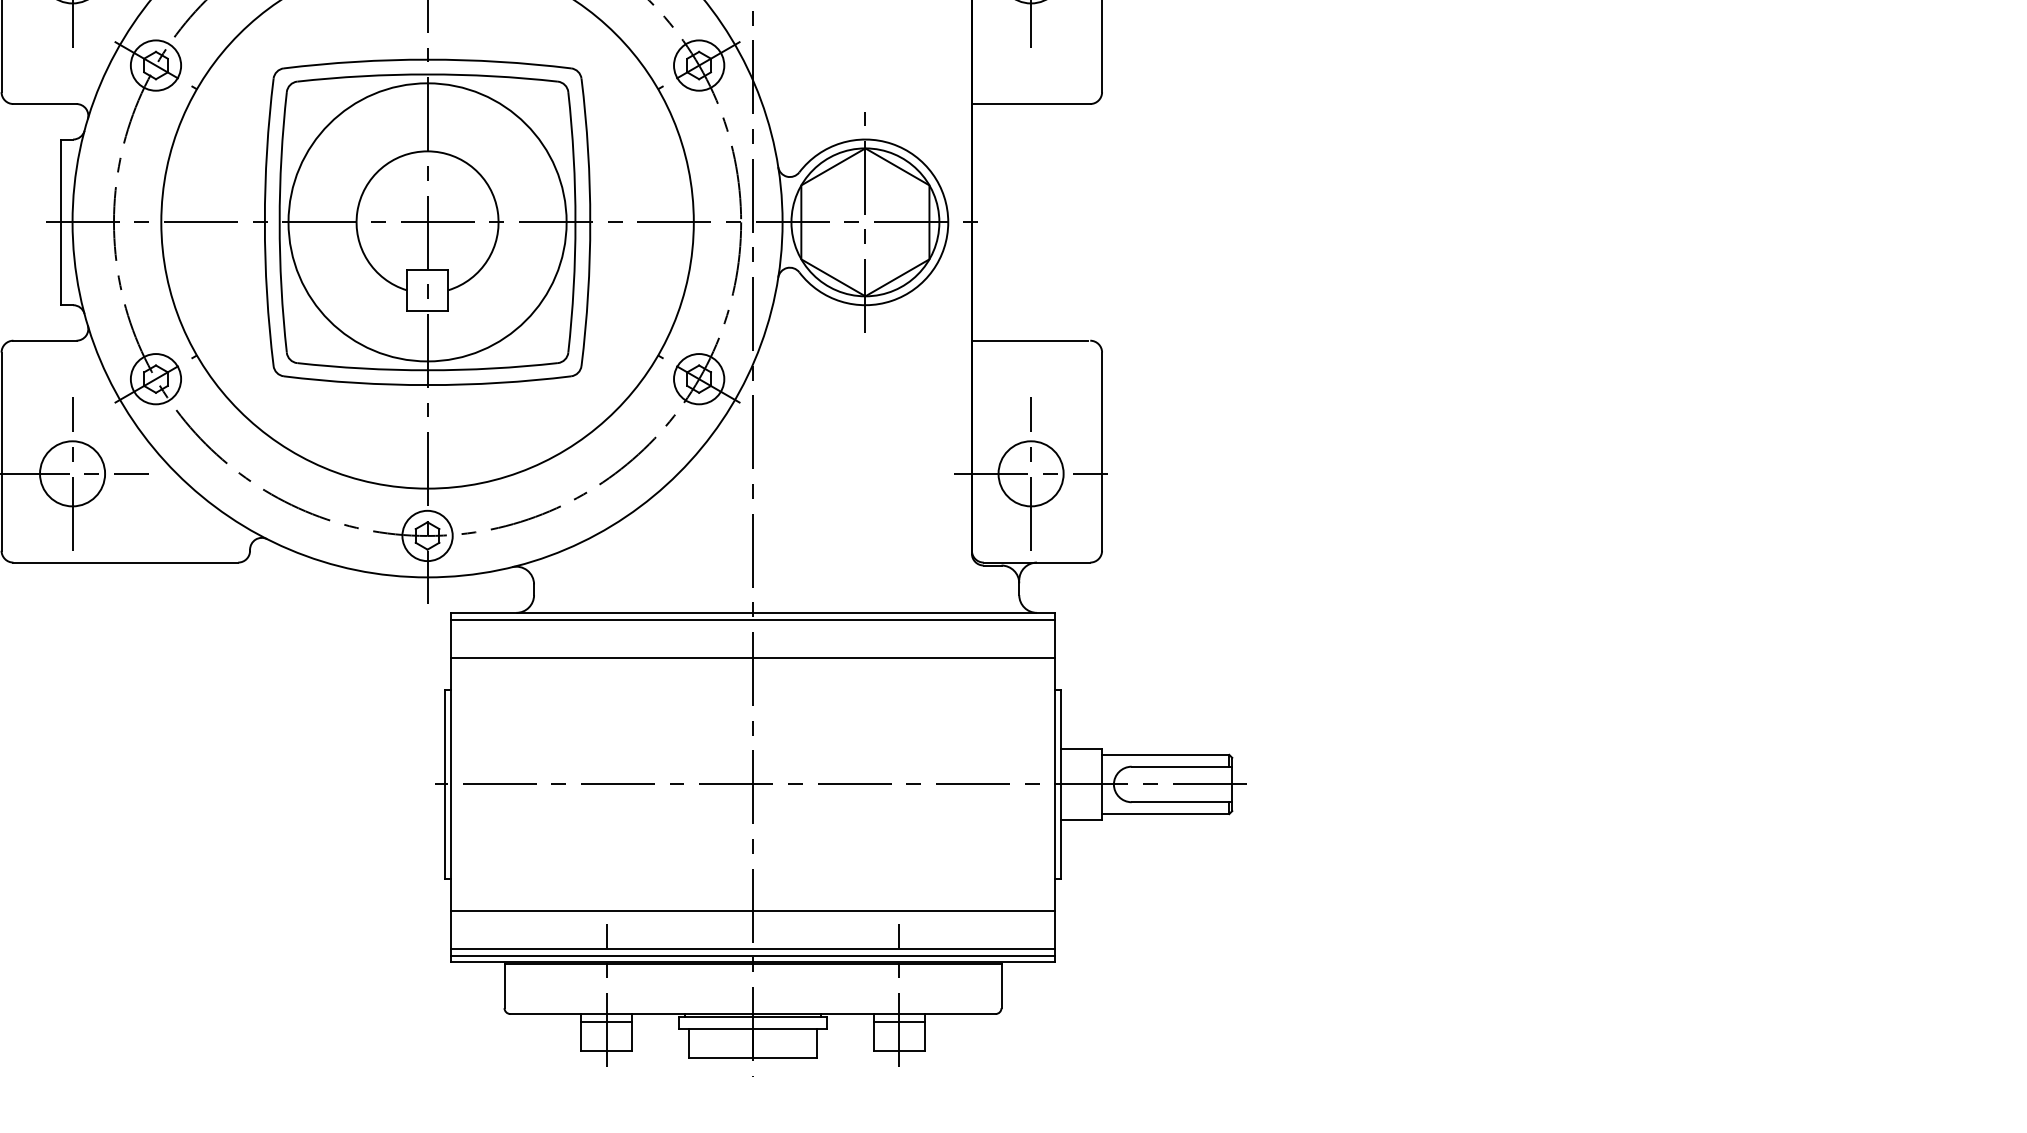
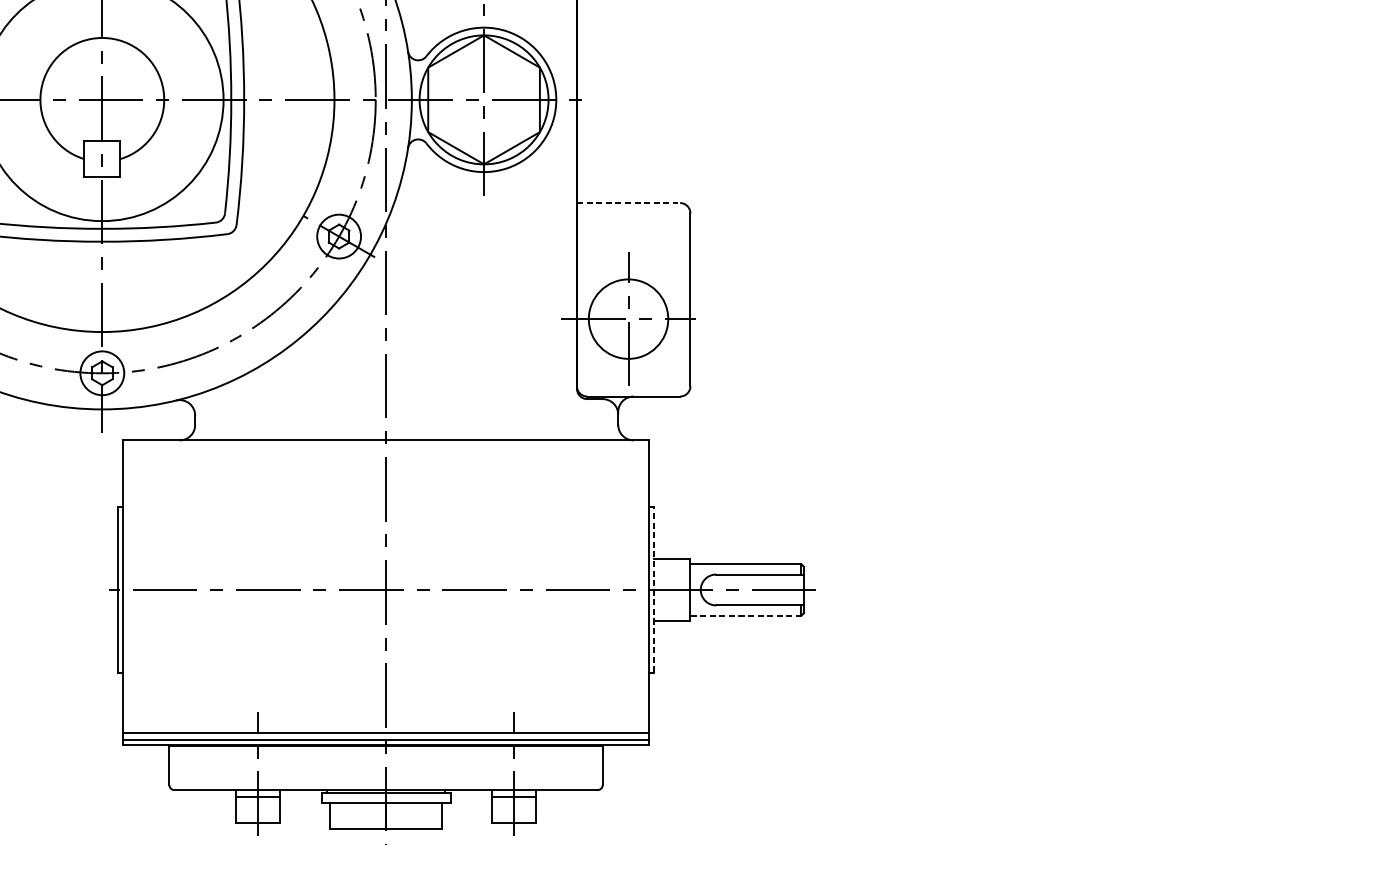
line: (1029, 340) -> (627, 202), solid -> dashed
circle: (1030, 473) -> (628, 318), size x1.4
line: (752, 620) -> (385, 447), removed
line: (752, 658) -> (385, 480), removed
line: (1060, 784) -> (654, 590), solid -> dashed
line: (1165, 814) -> (745, 616), solid -> dashed
line: (752, 910) -> (385, 699), removed

